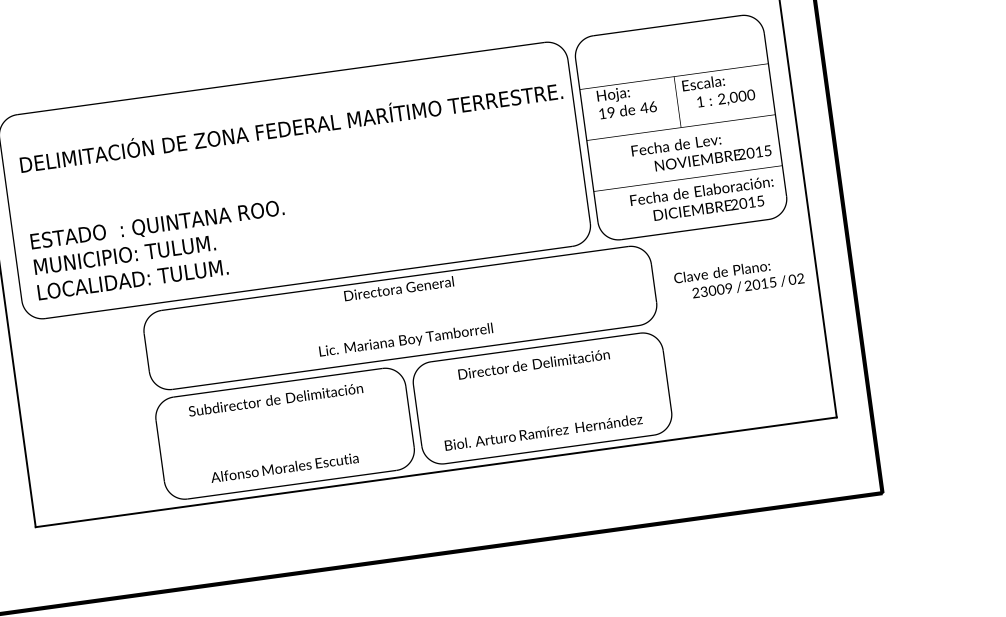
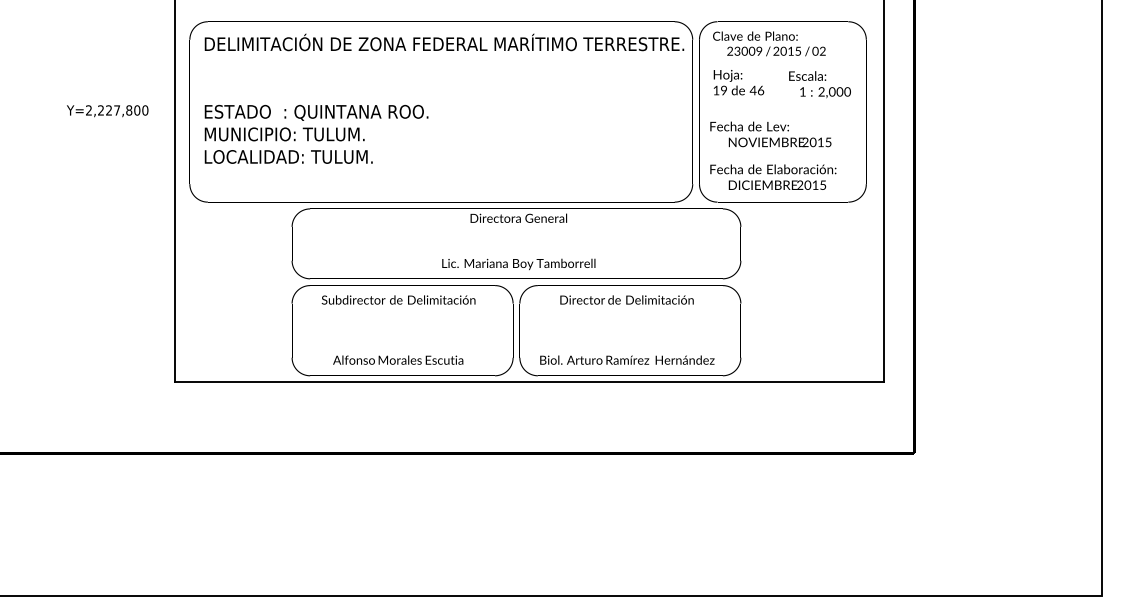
text: (701, 150) -> (770, 134), moved
text: (299, 189) -> (444, 98), moved
text: (703, 198) -> (773, 176), moved
text: (739, 278) -> (769, 43), moved

